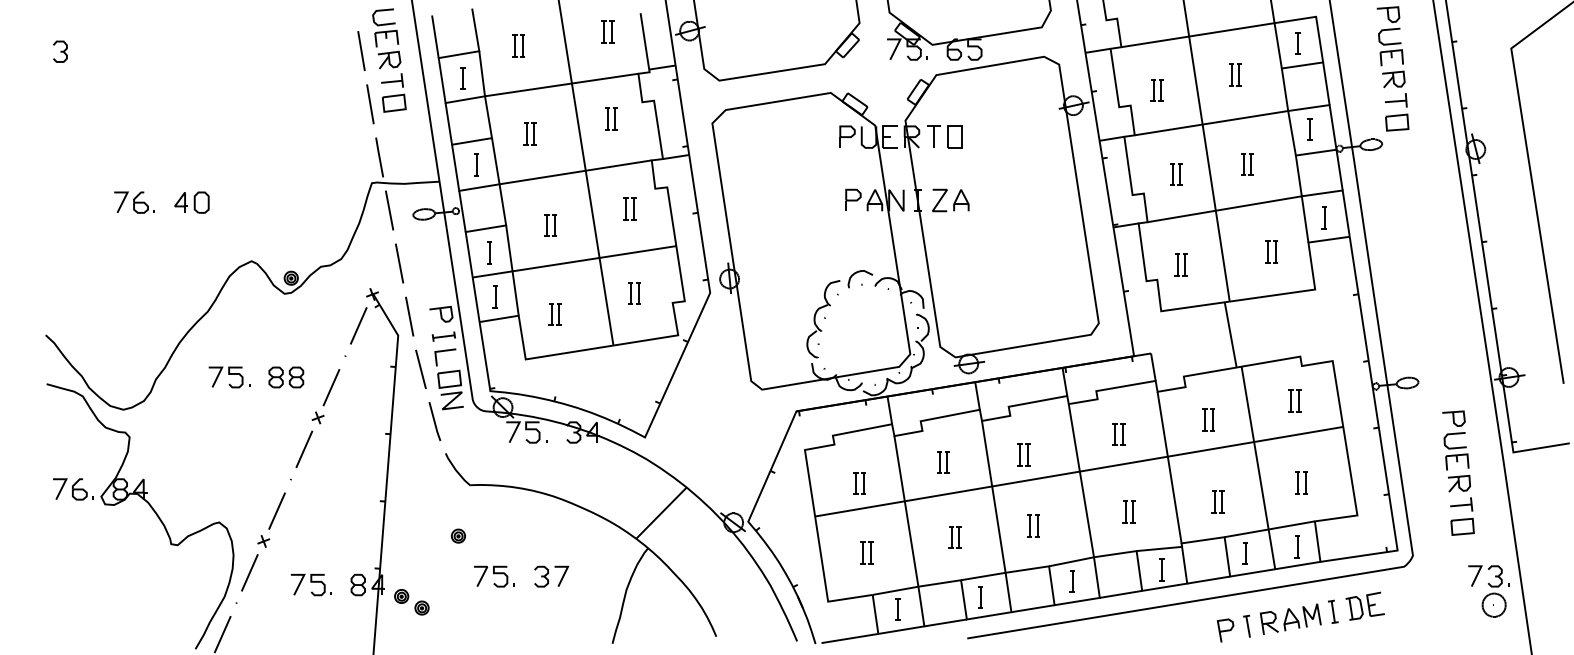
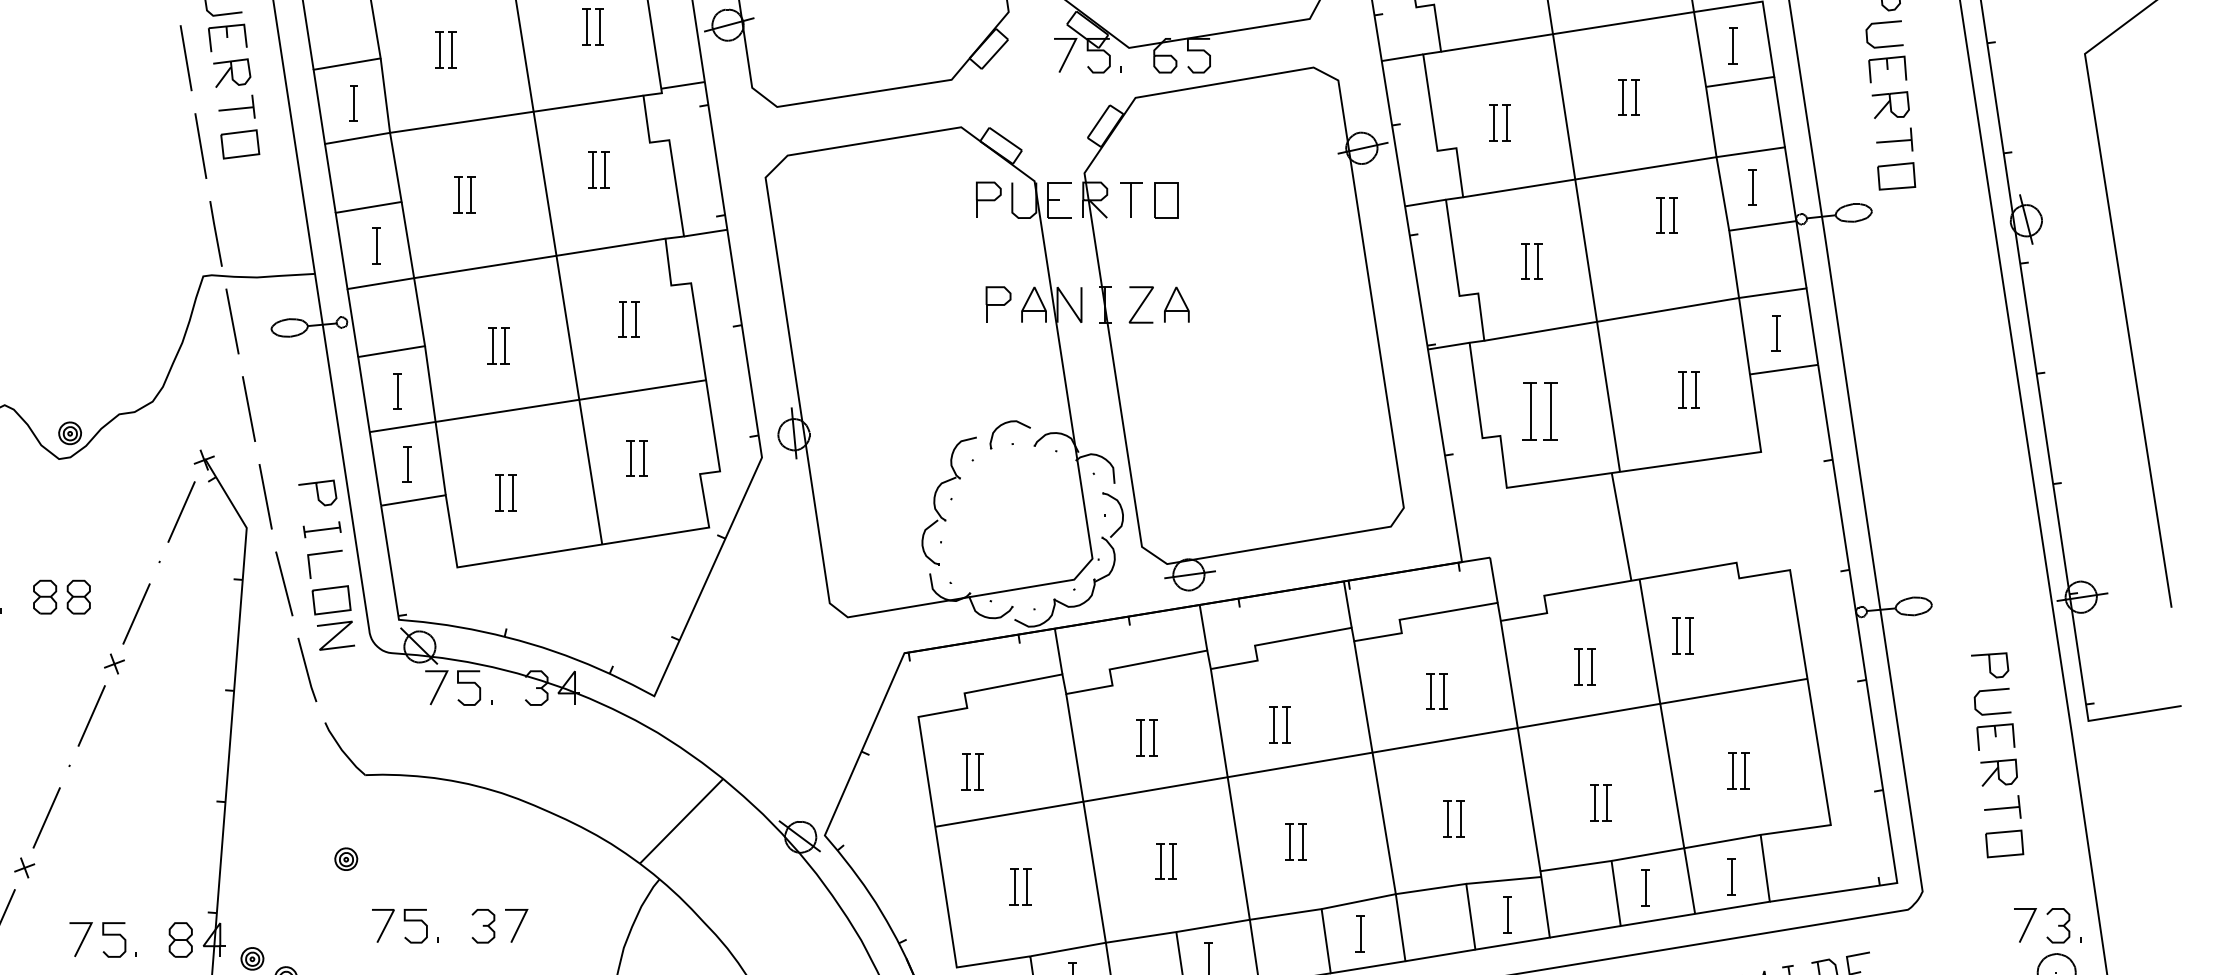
part: (1247, 164) -> (1667, 215), moved
part: (1180, 264) -> (1538, 410), size x1.6
part: (1294, 400) -> (1682, 635), moved
part: (859, 483) -> (972, 772), moved

